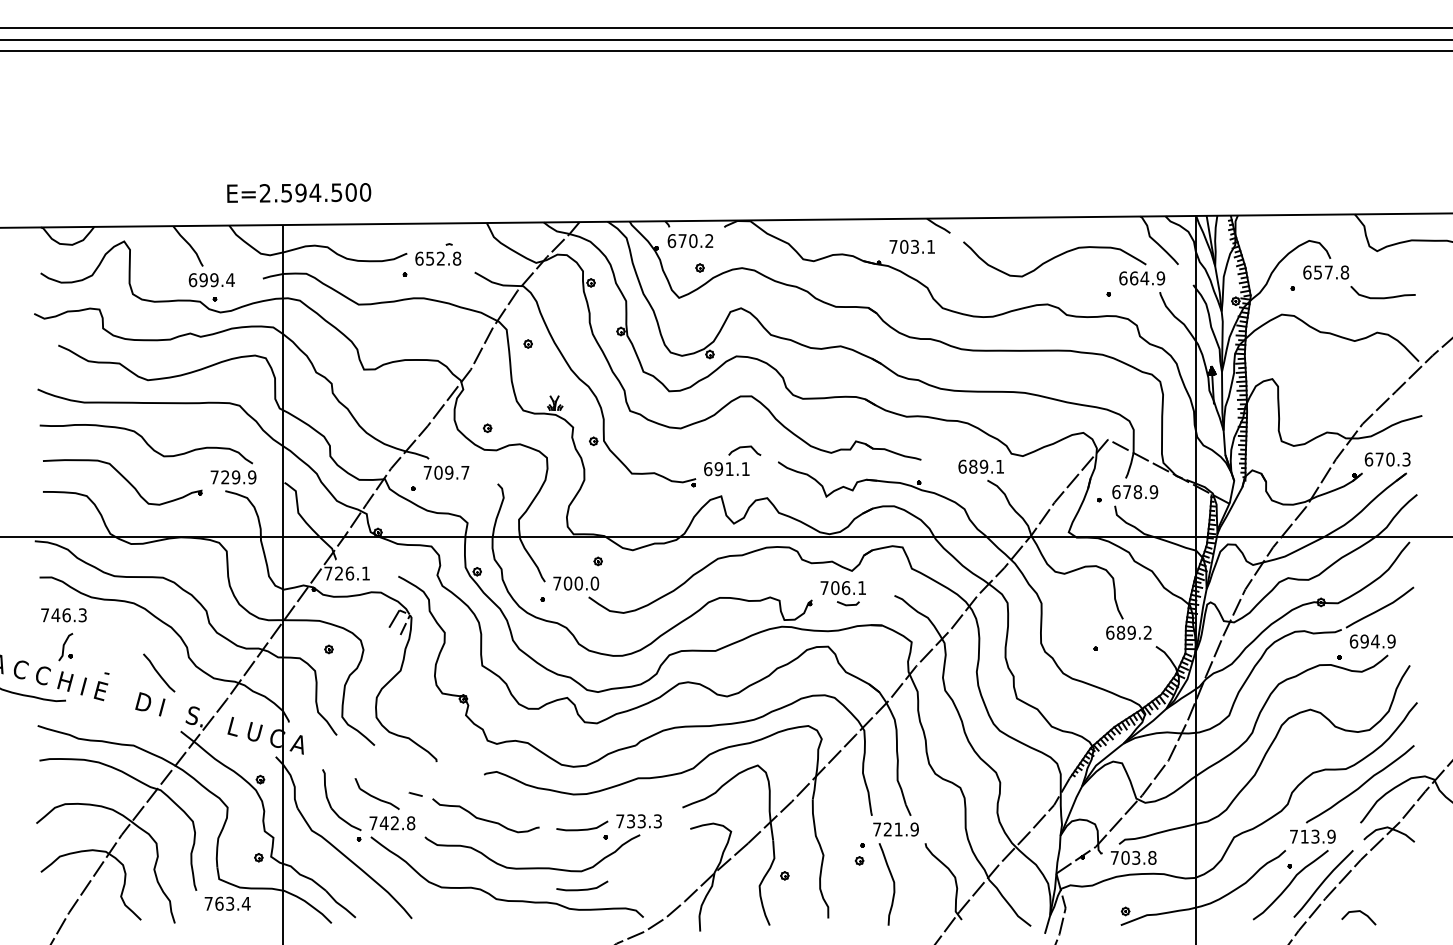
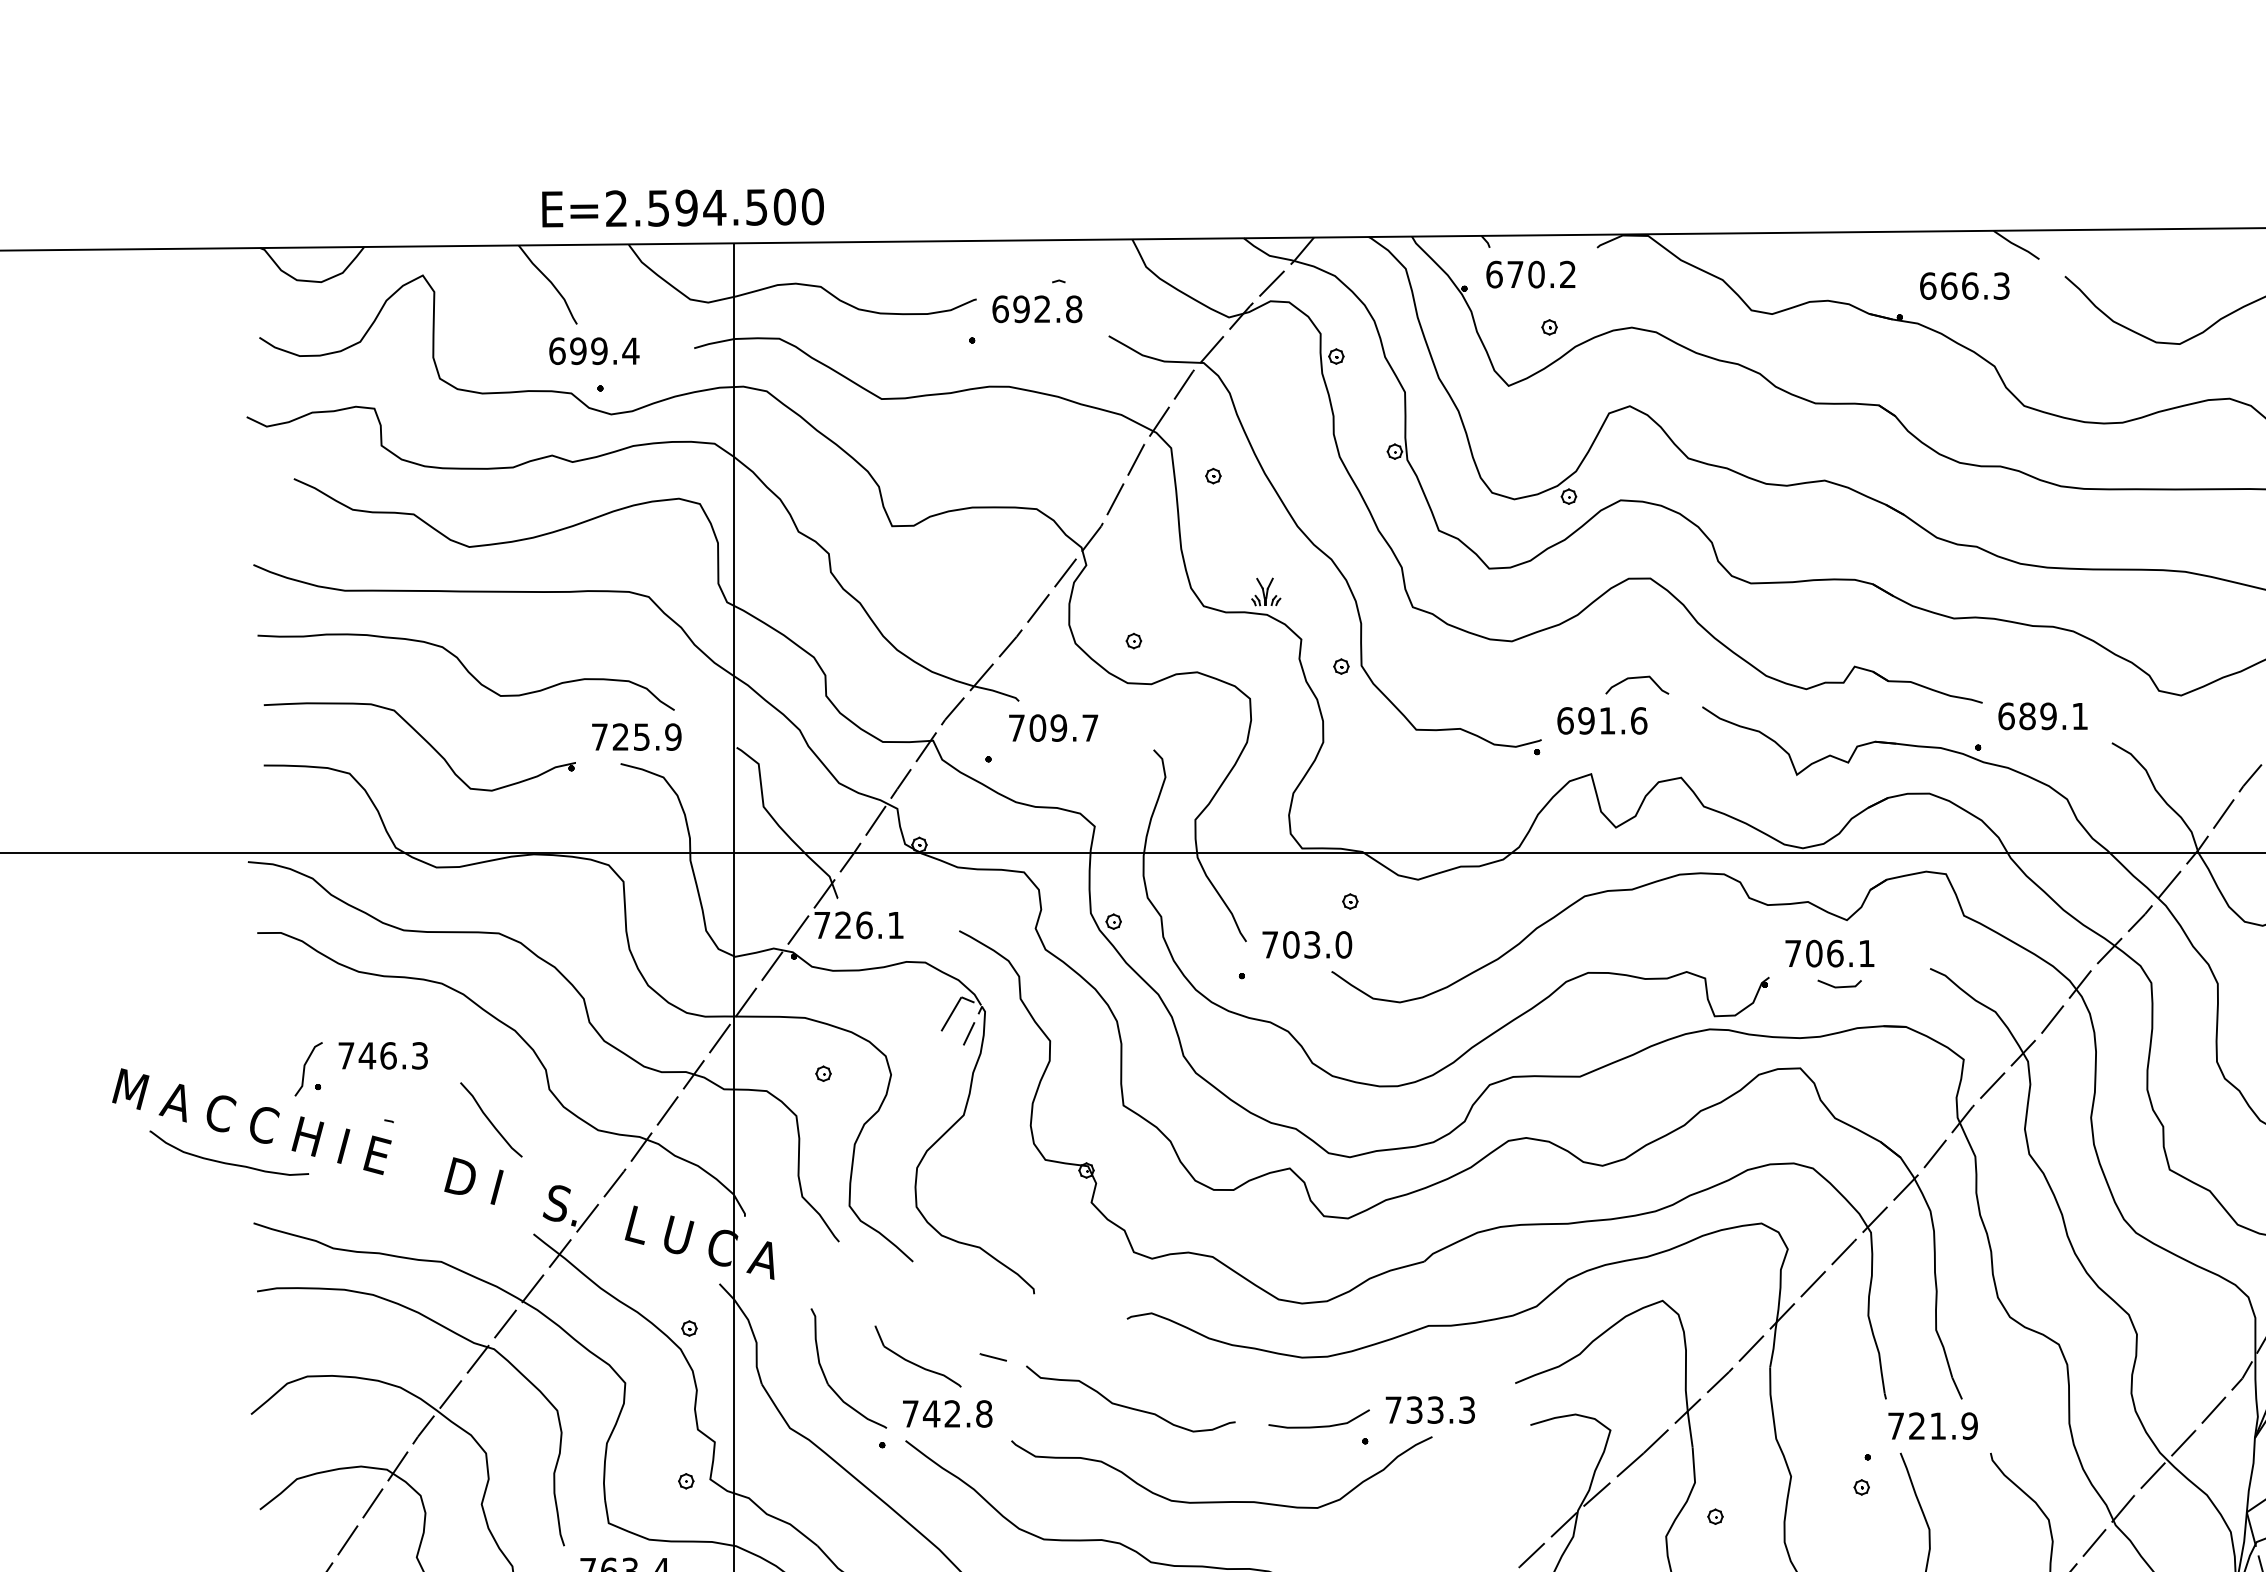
text: (299, 192) -> (683, 207), moved
text: (912, 246) -> (1965, 285), 703.1 -> 666.3
text: (430, 258) -> (1022, 308), 652.8 -> 692.8
text: (980, 466) -> (2041, 715), moved
text: (745, 469) -> (1638, 721), 691.1 -> 691.6
text: (236, 476) -> (642, 735), 729.9 -> 725.9
text: (578, 583) -> (1311, 944), 700.0 -> 703.0
text: (63, 615) -> (382, 1056), moved
curve: (584, 888) -> (1323, 1541), removed

